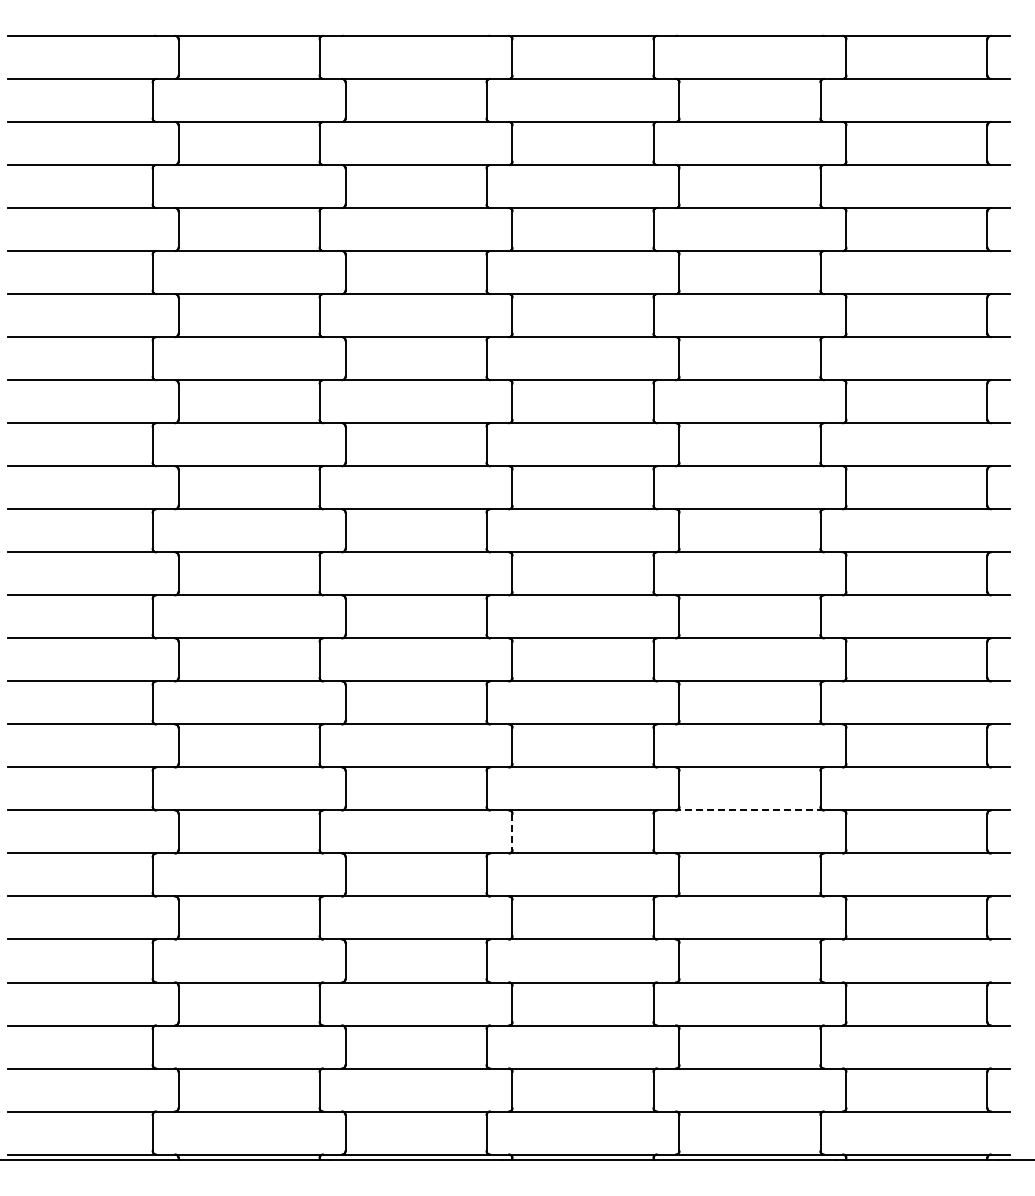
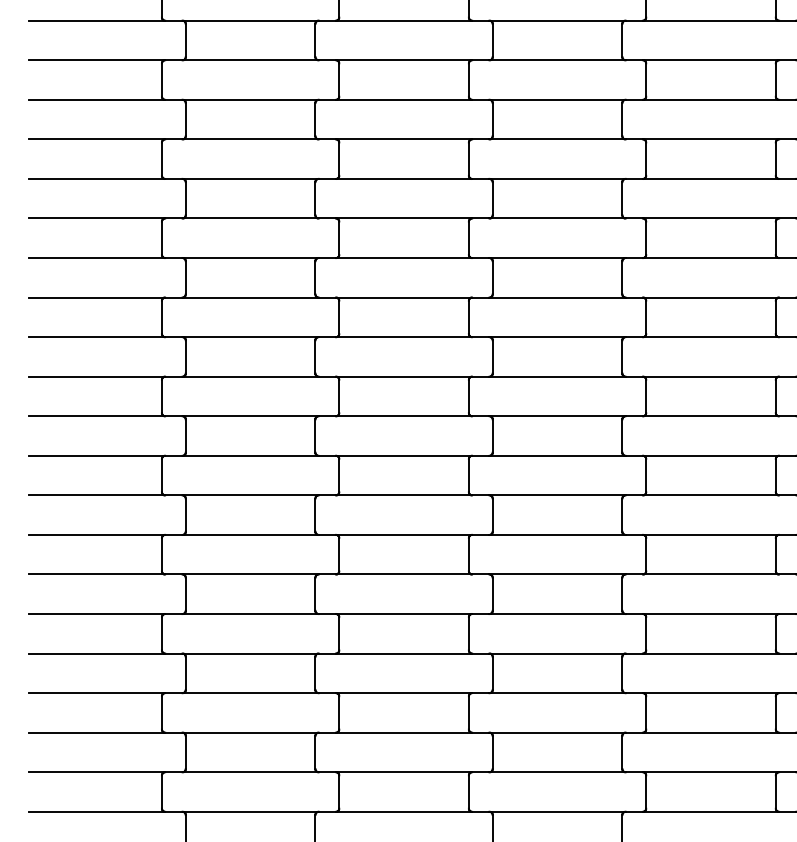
line: (749, 810) -> (710, 574), dashed -> solid
line: (512, 832) -> (492, 594), dashed -> solid

